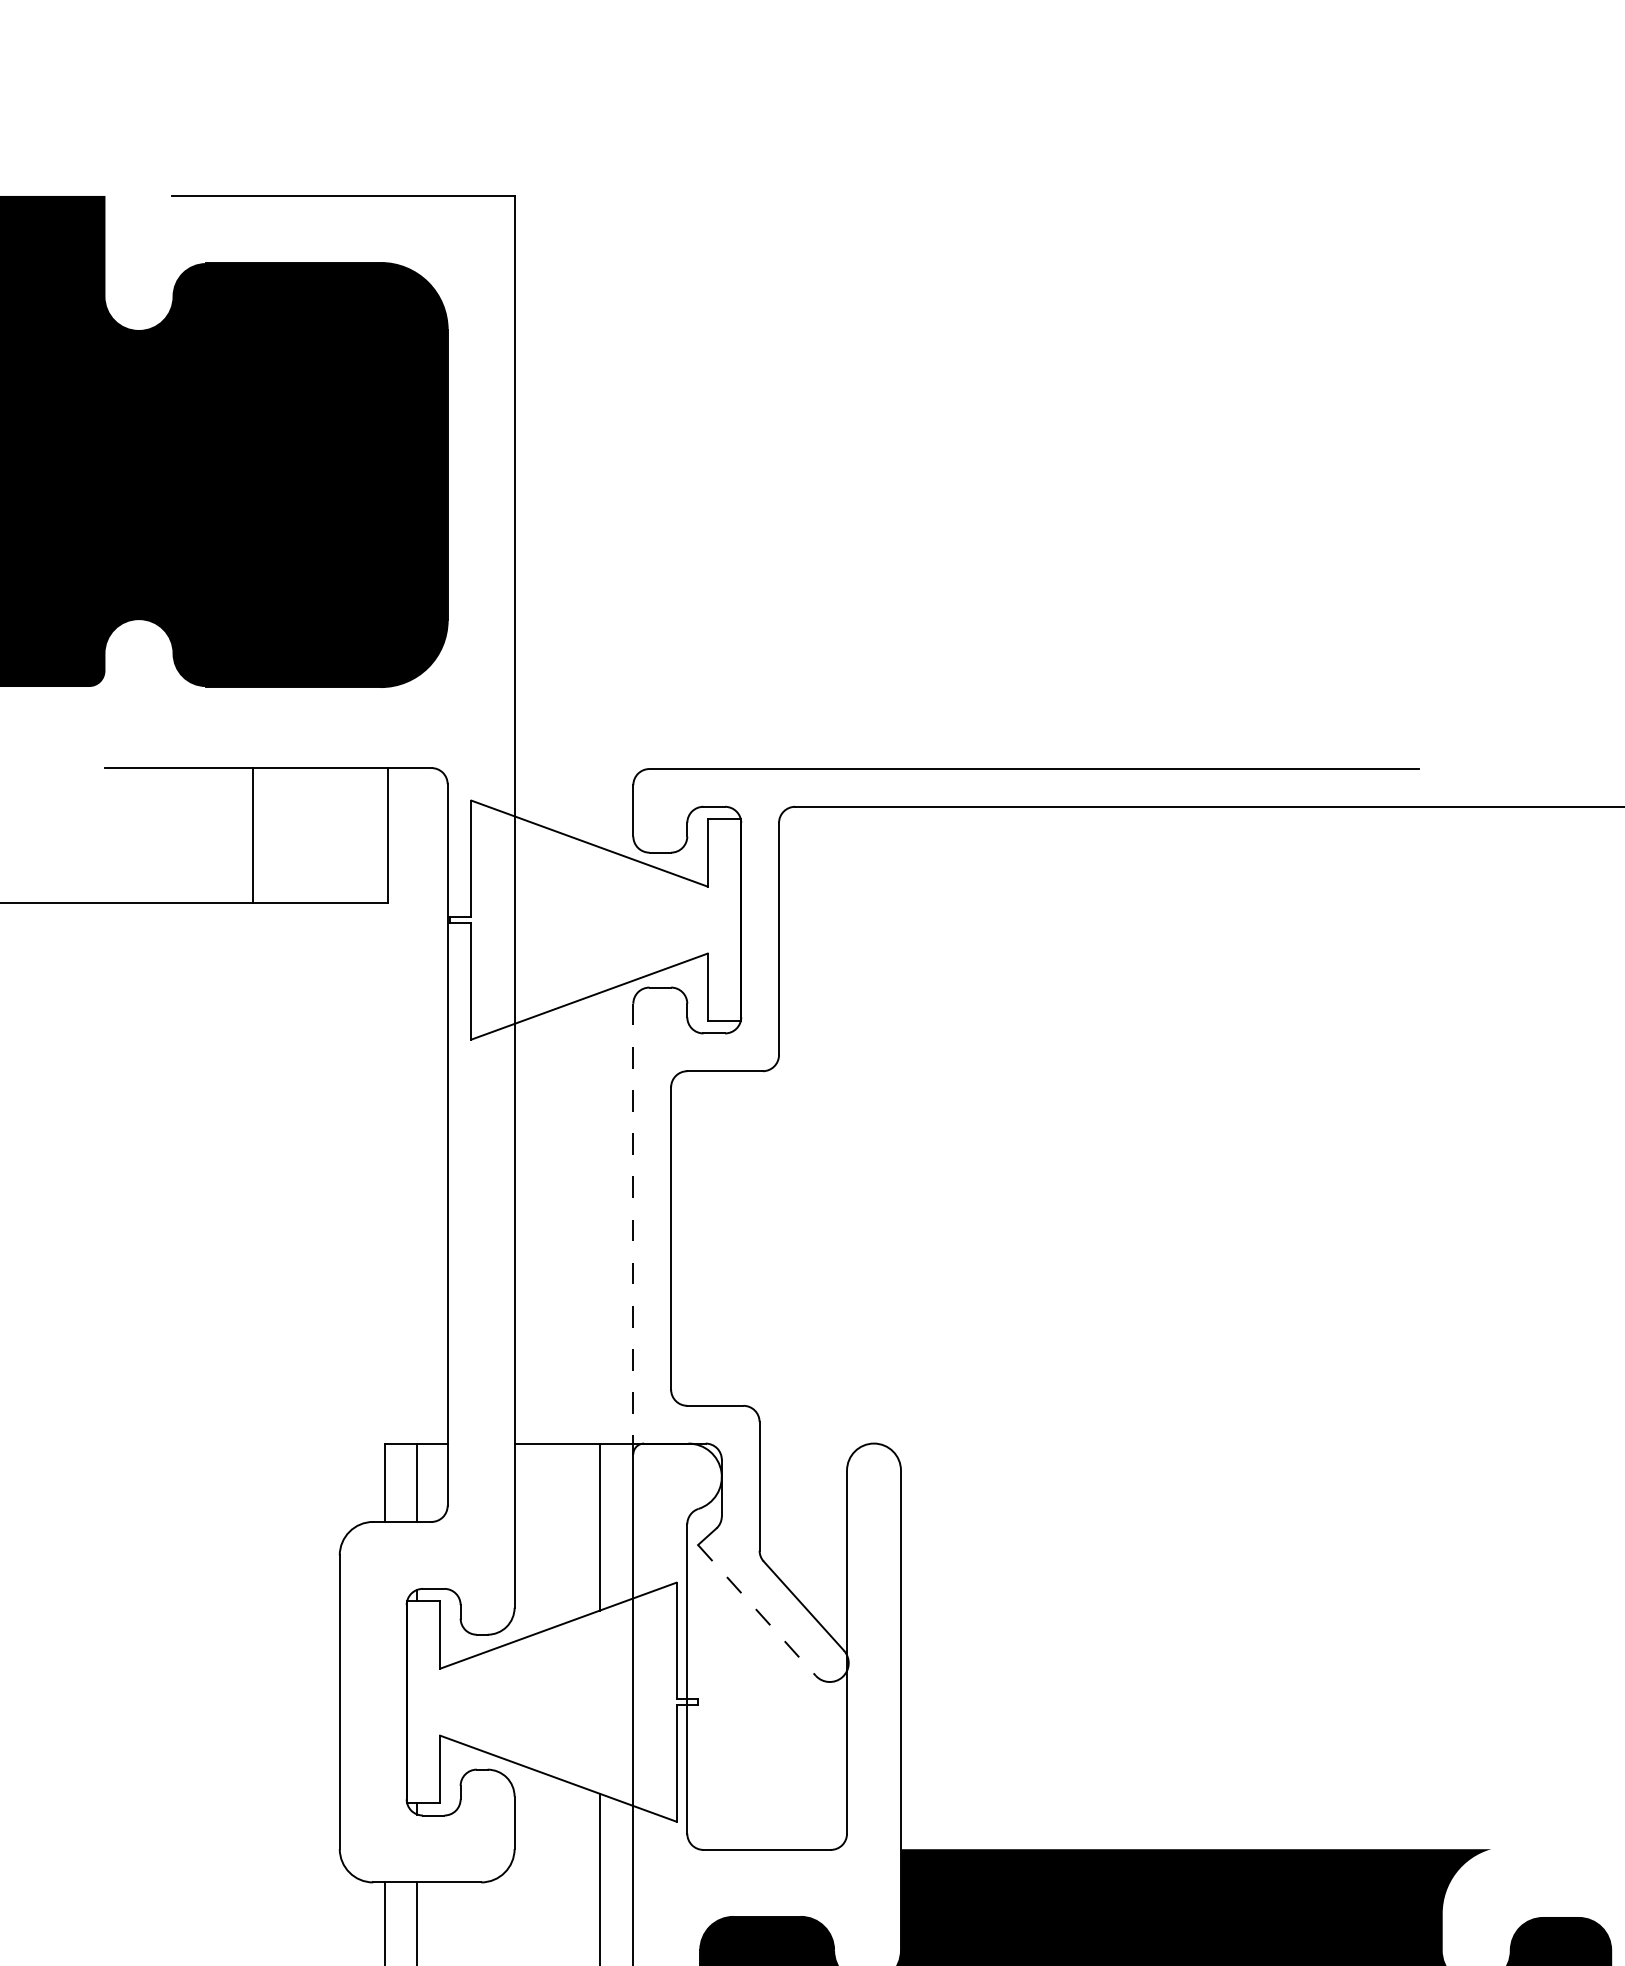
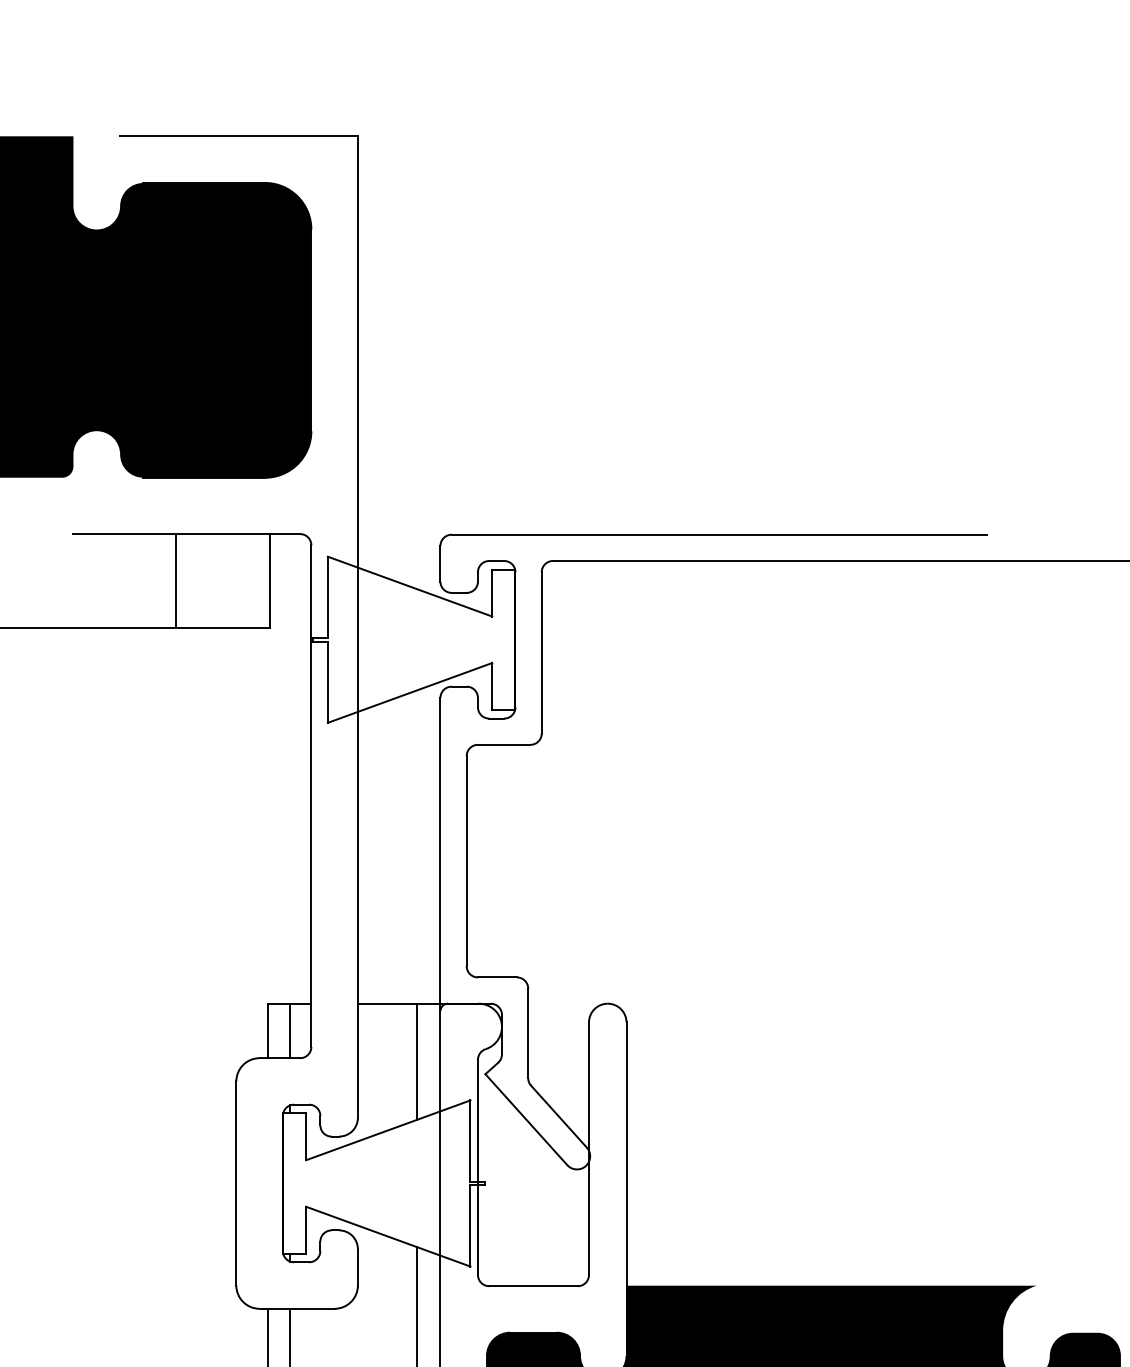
line: (633, 1223) -> (440, 850), dashed -> solid
line: (757, 1611) -> (526, 1120), dashed -> solid

